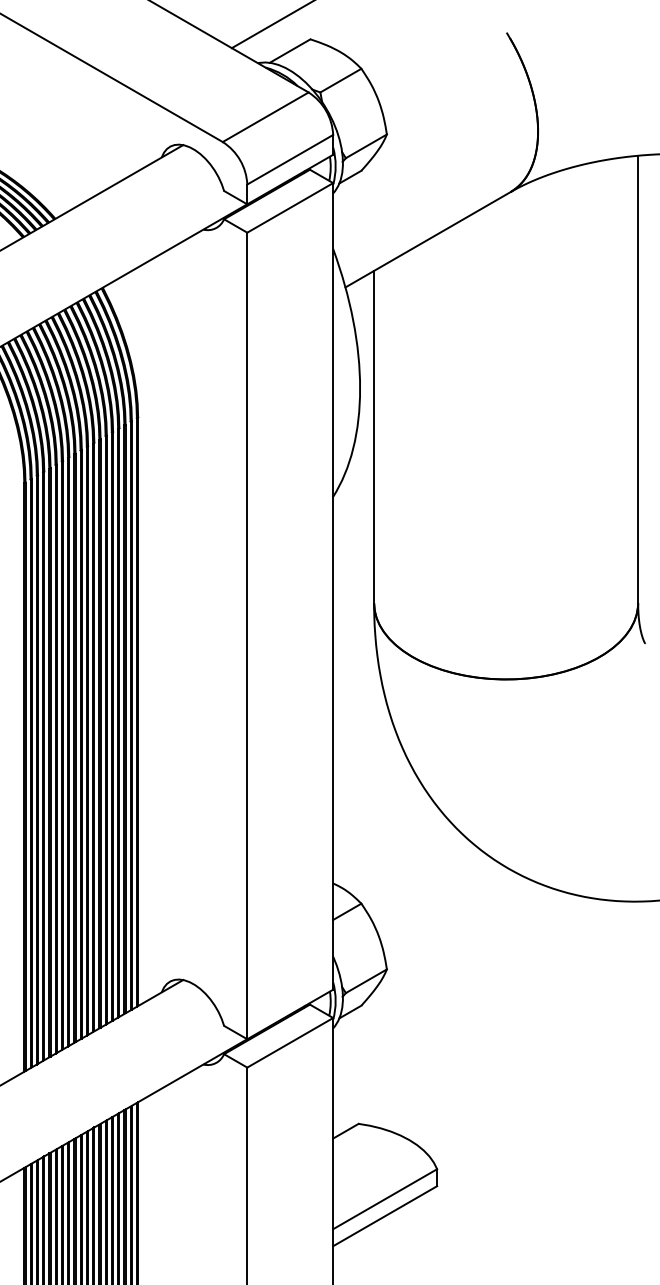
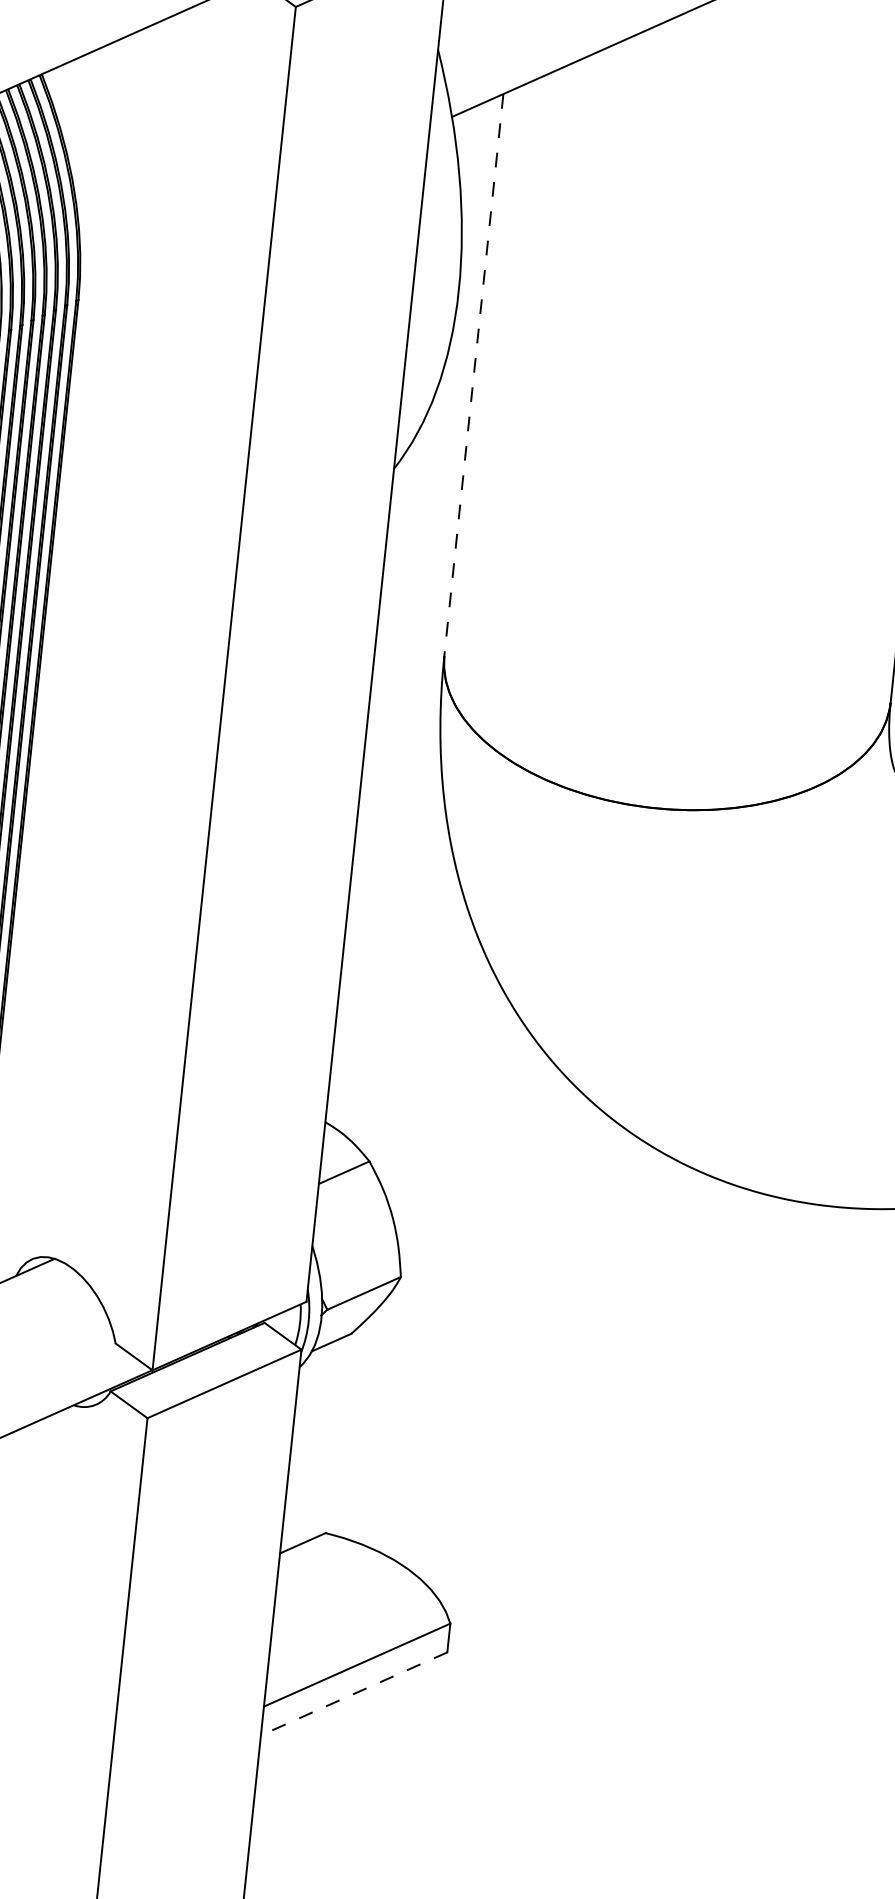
line: (374, 437) -> (474, 375), solid -> dashed
line: (384, 1216) -> (352, 1694), solid -> dashed

